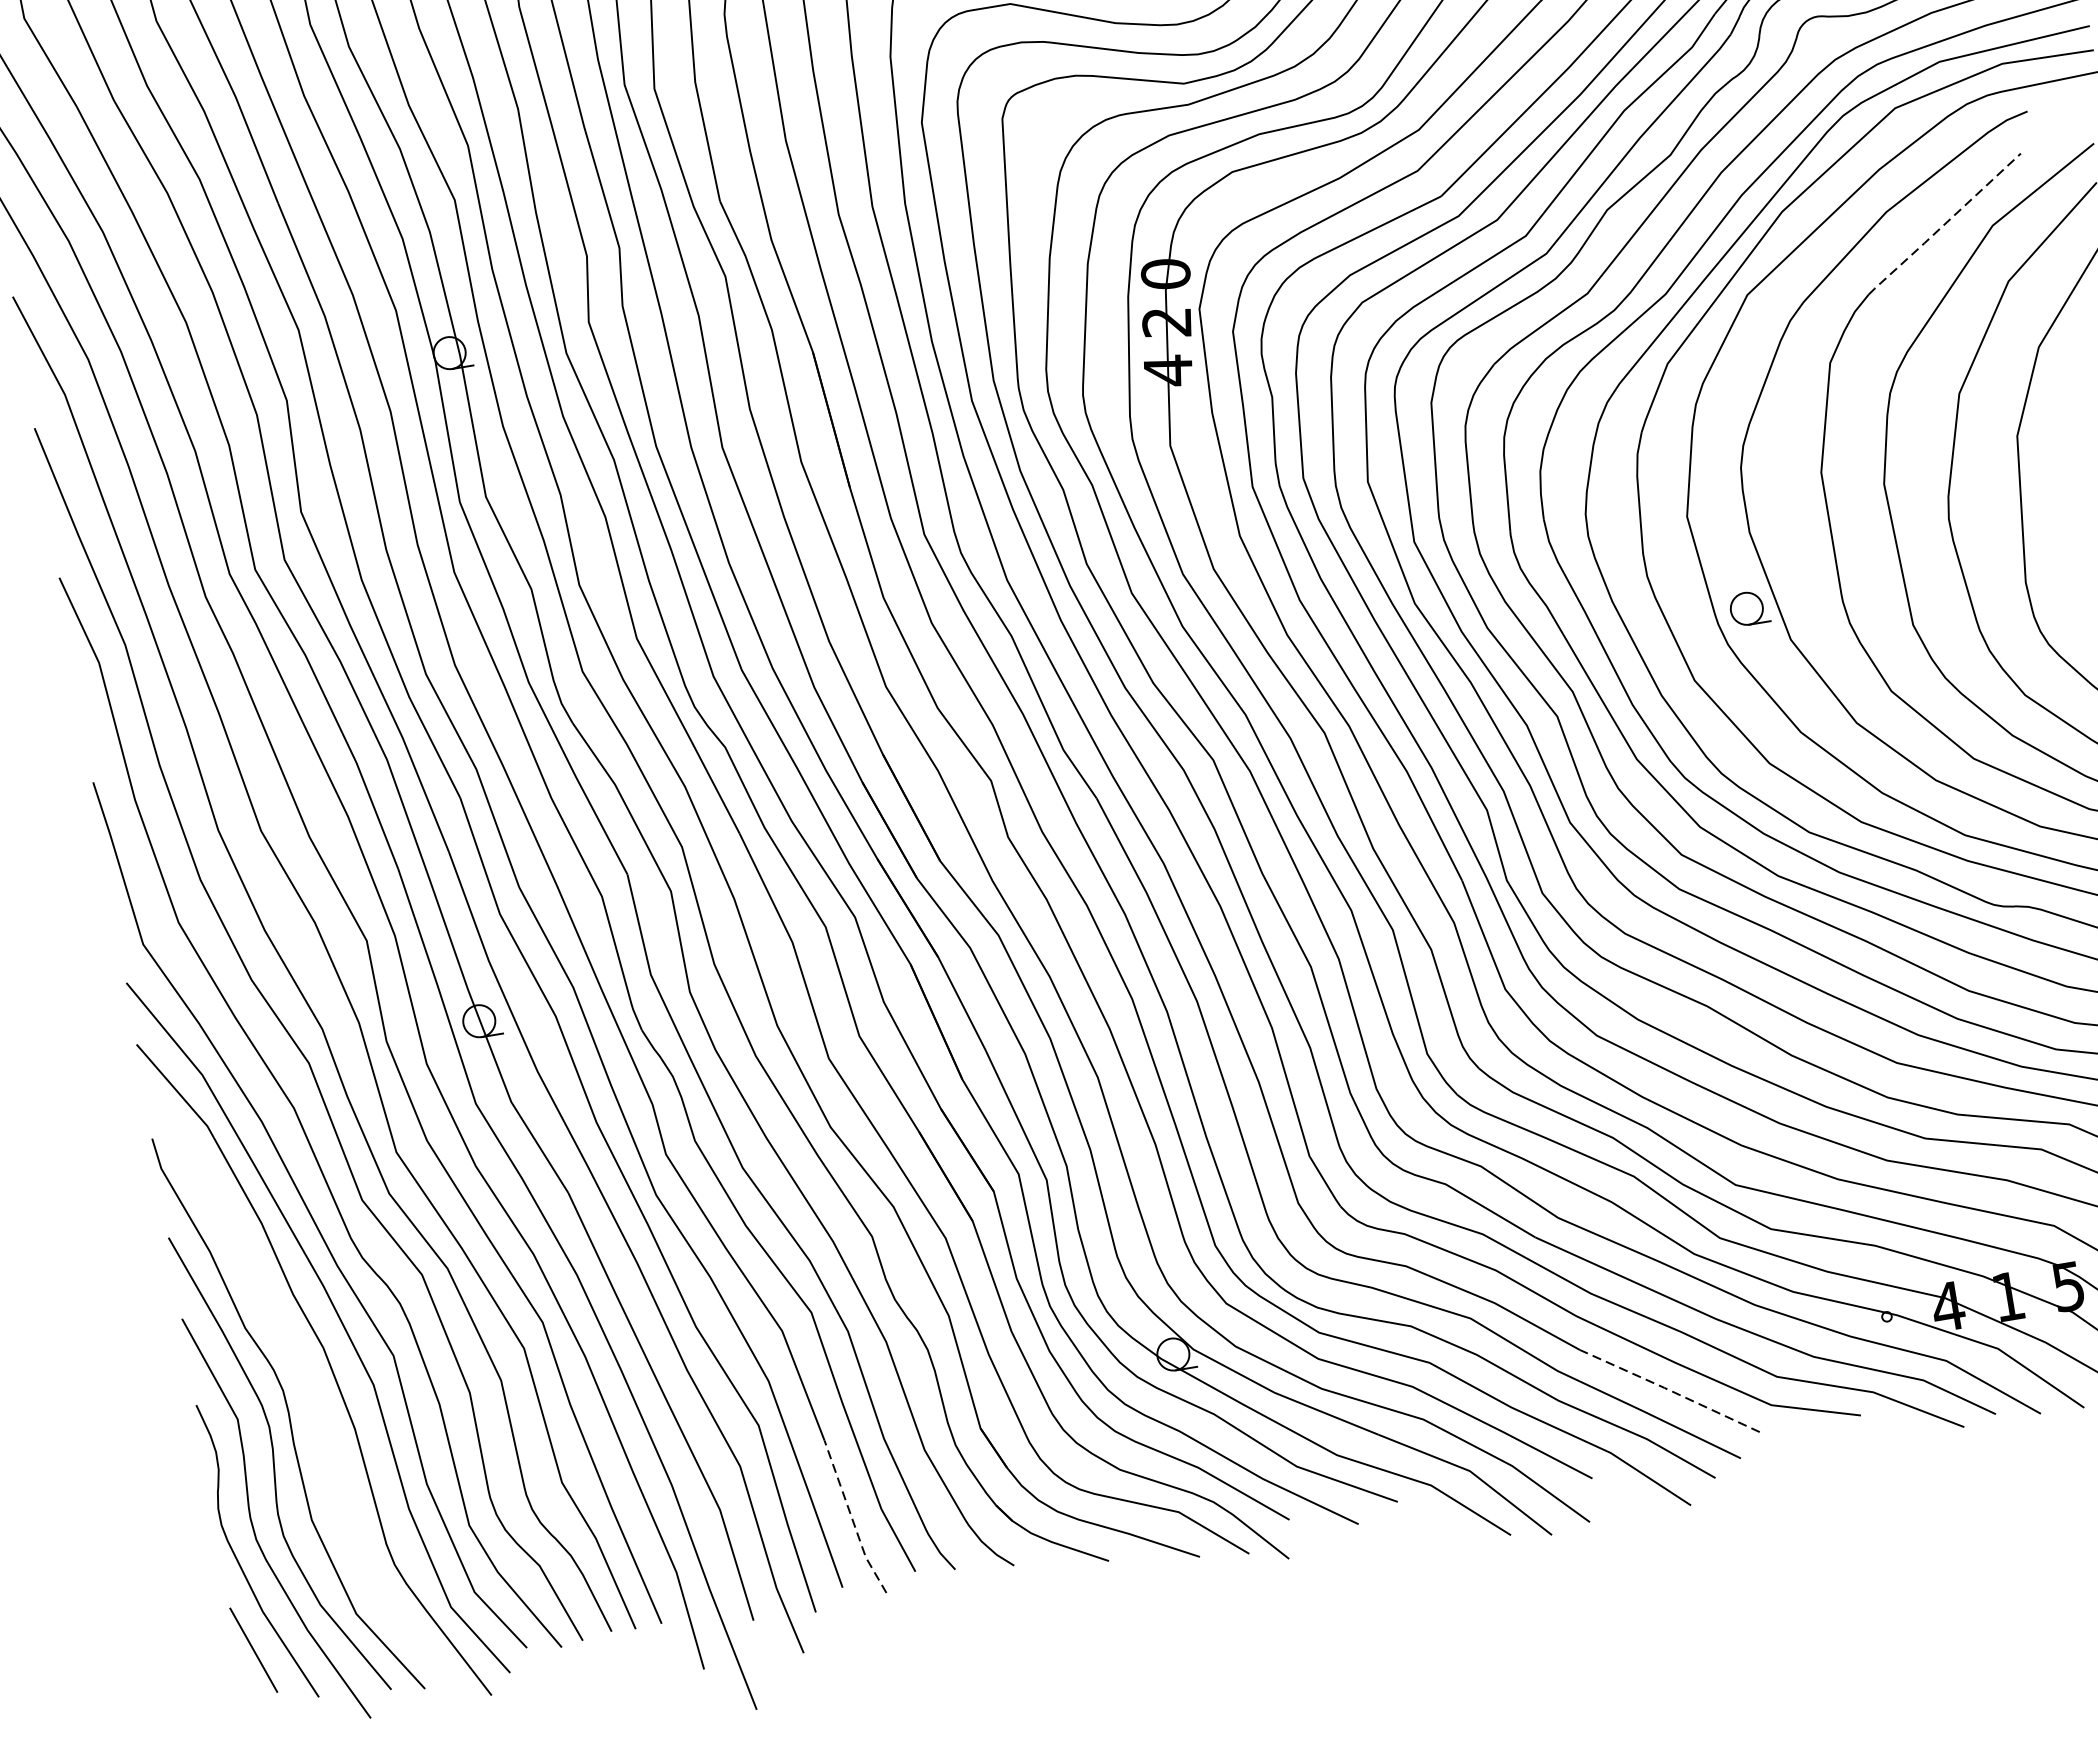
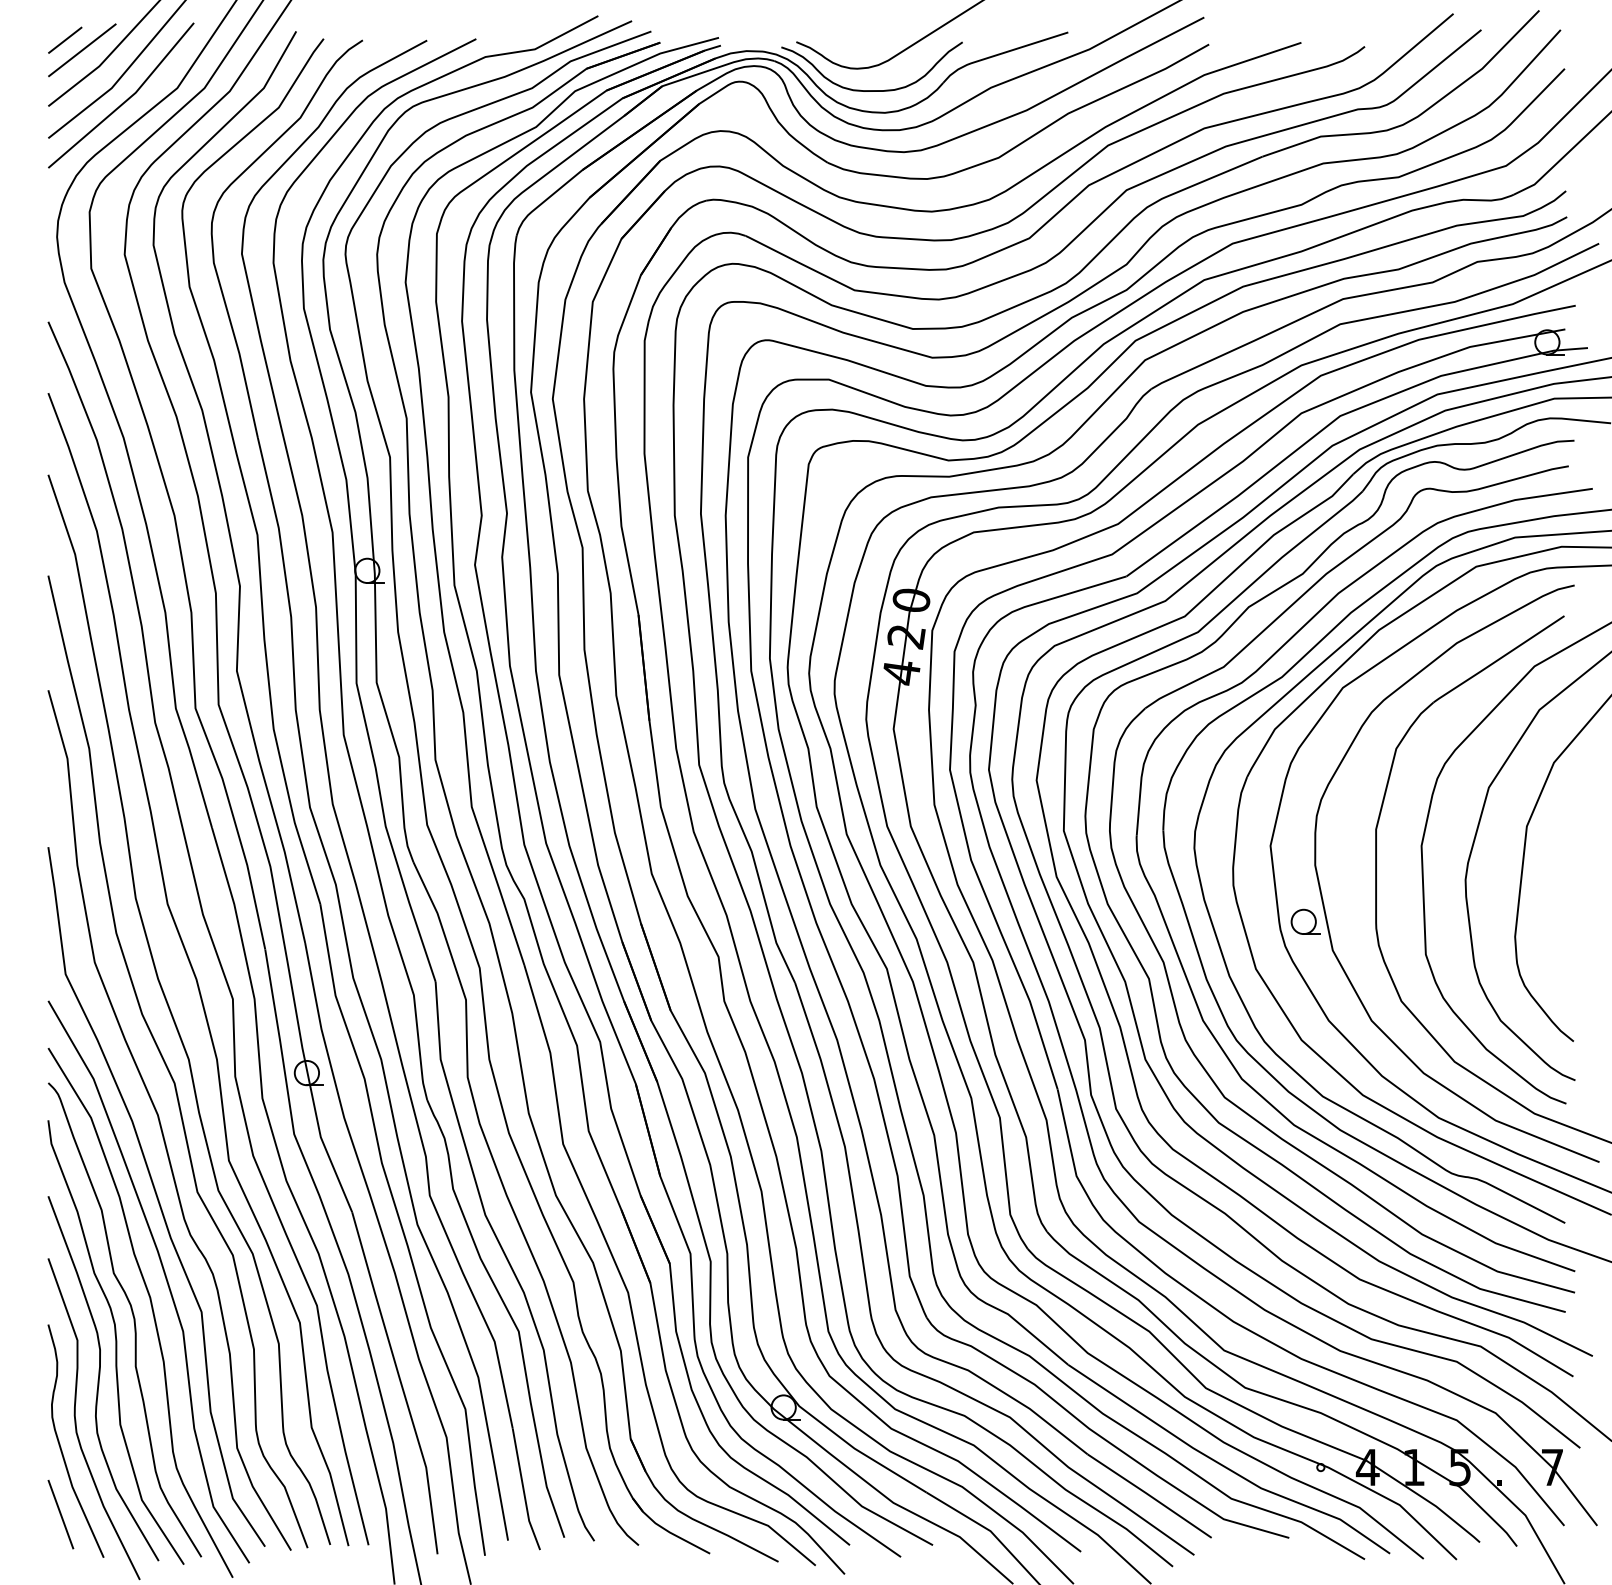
line: (1944, 225) -> (1498, 660), dashed -> solid
curve: (304, 1376) -> (132, 1316), added
line: (1669, 1390) -> (1149, 1495), dashed -> solid
line: (851, 1518) -> (523, 1490), dashed -> solid

